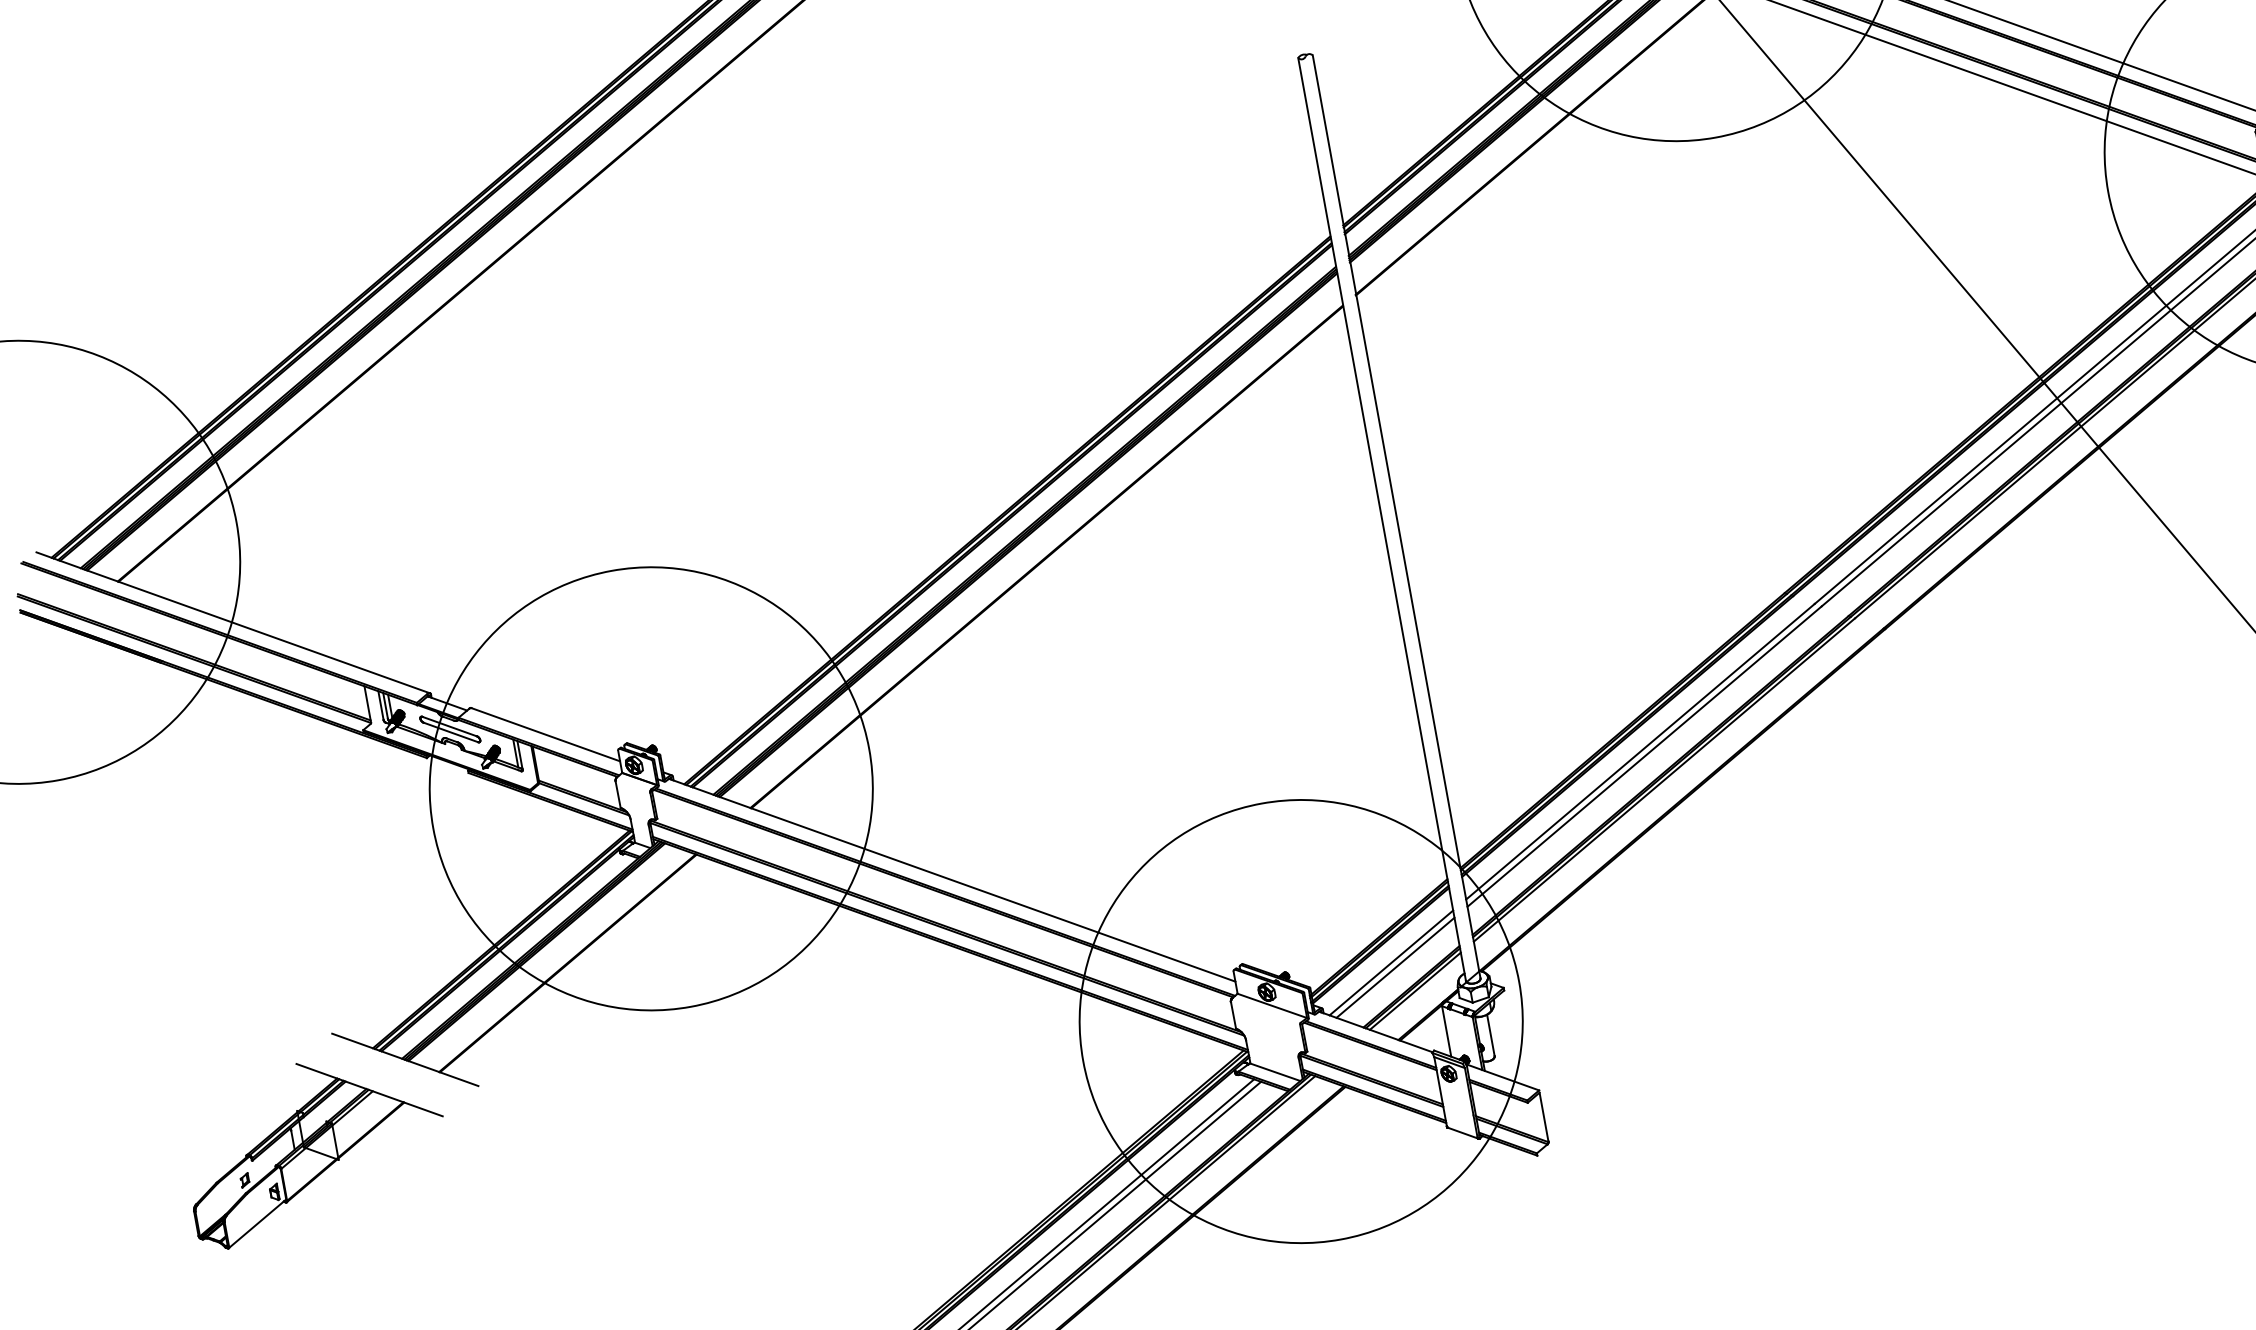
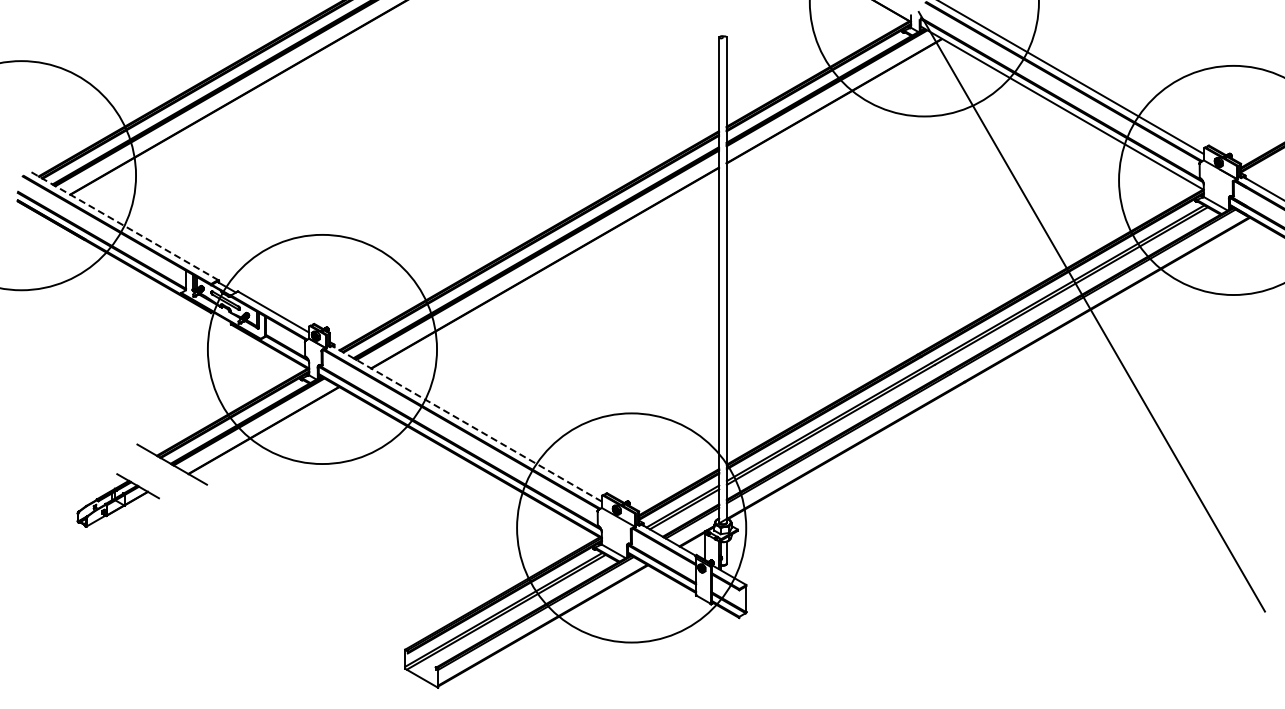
line: (232, 623) -> (124, 226), solid -> dashed
line: (952, 879) -> (467, 423), solid -> dashed
part: (315, 1146) -> (118, 500), size x0.6

